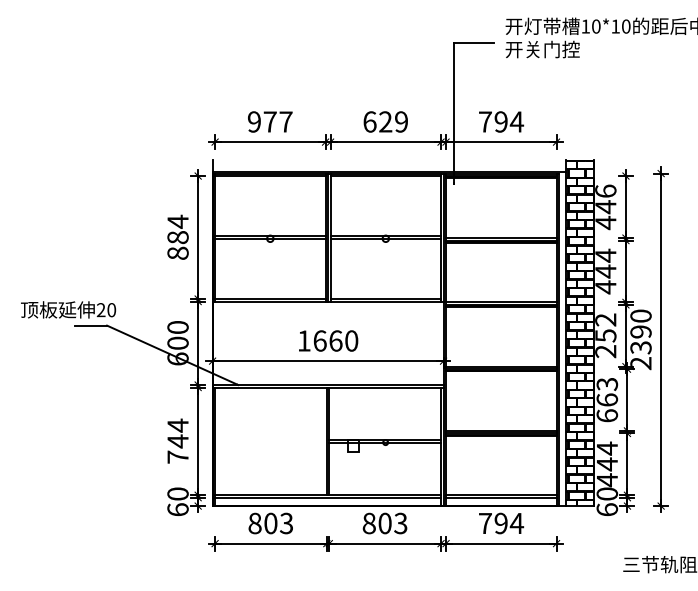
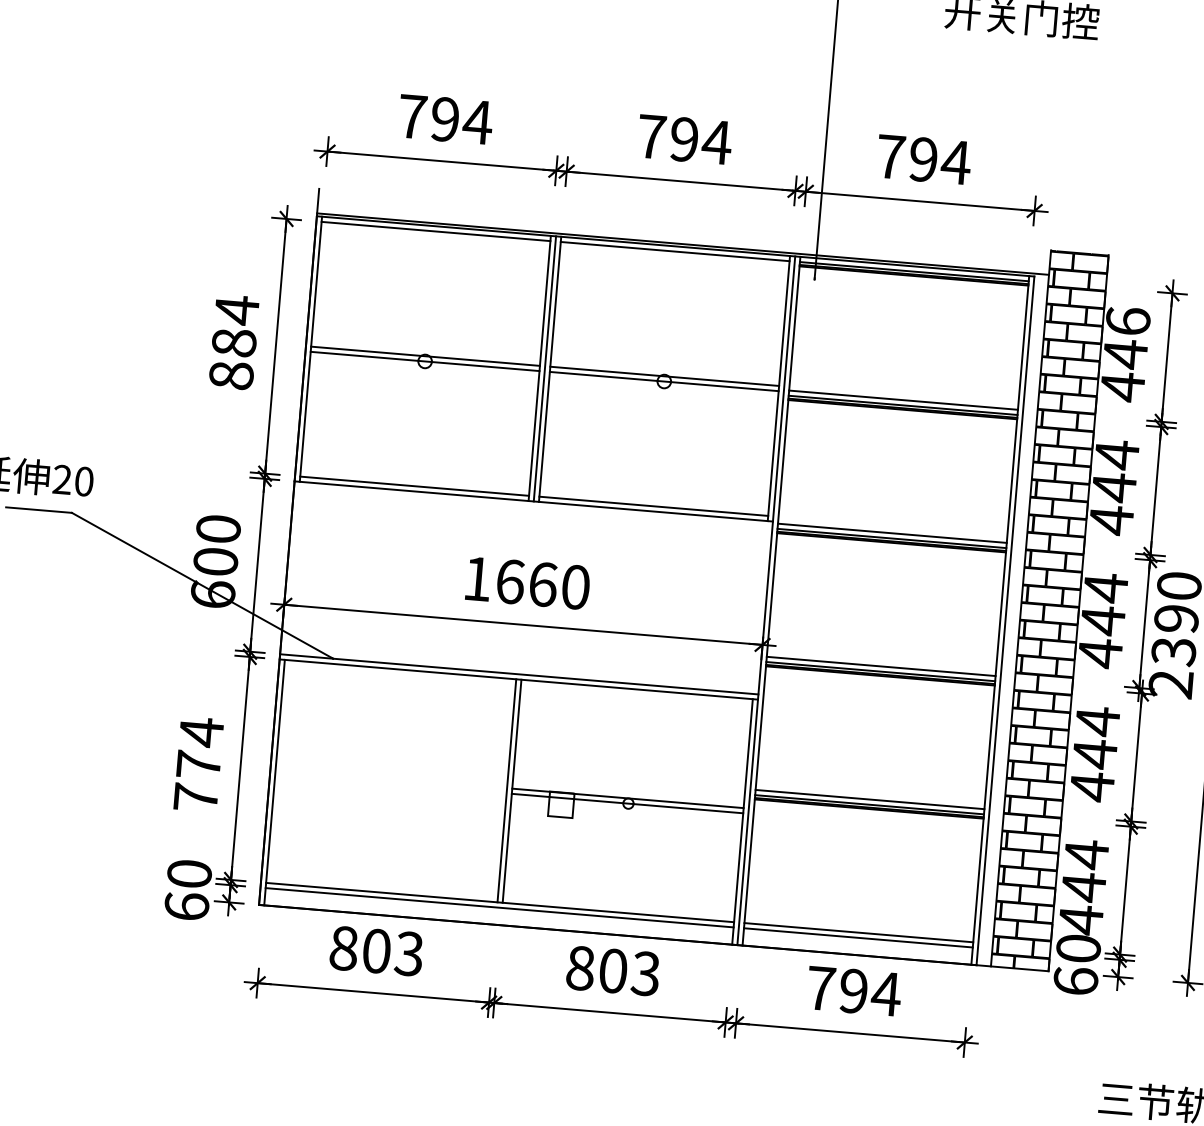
text: (270, 121) -> (445, 118), 977 -> 794
text: (385, 121) -> (684, 138), 629 -> 794
text: (605, 335) -> (1102, 619), 252 -> 444
text: (607, 400) -> (1095, 754), 663 -> 444
text: (177, 441) -> (197, 765), 744 -> 774

